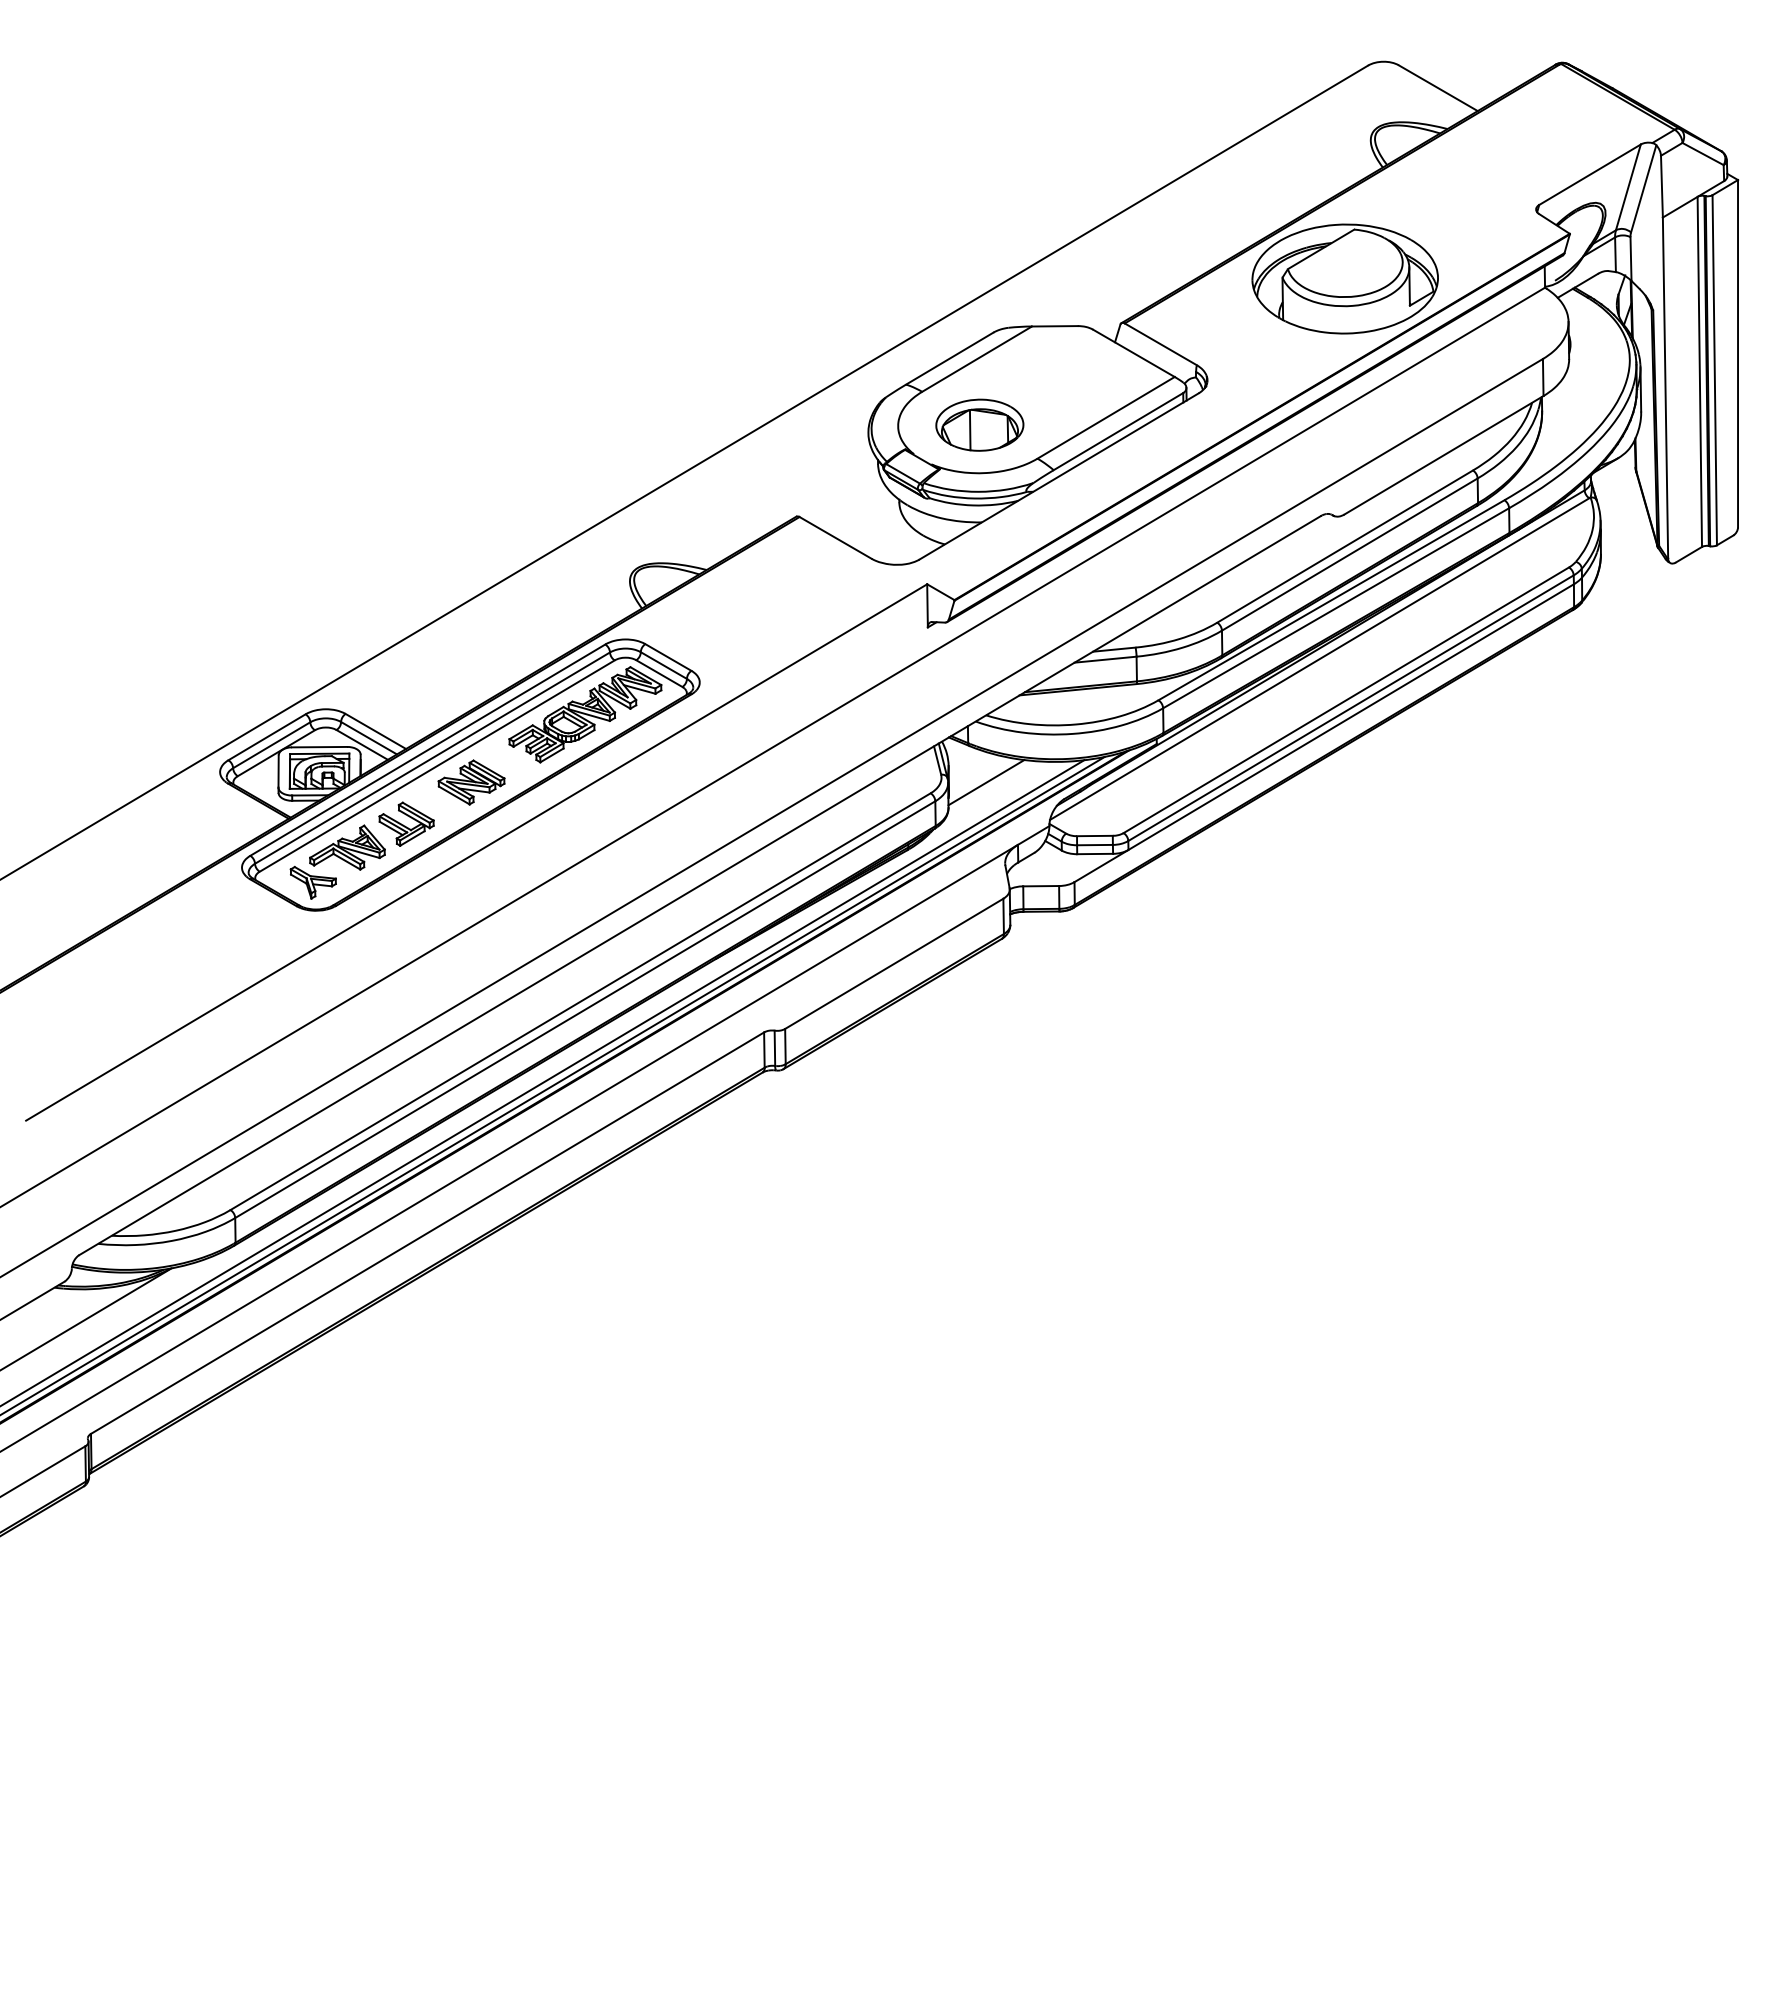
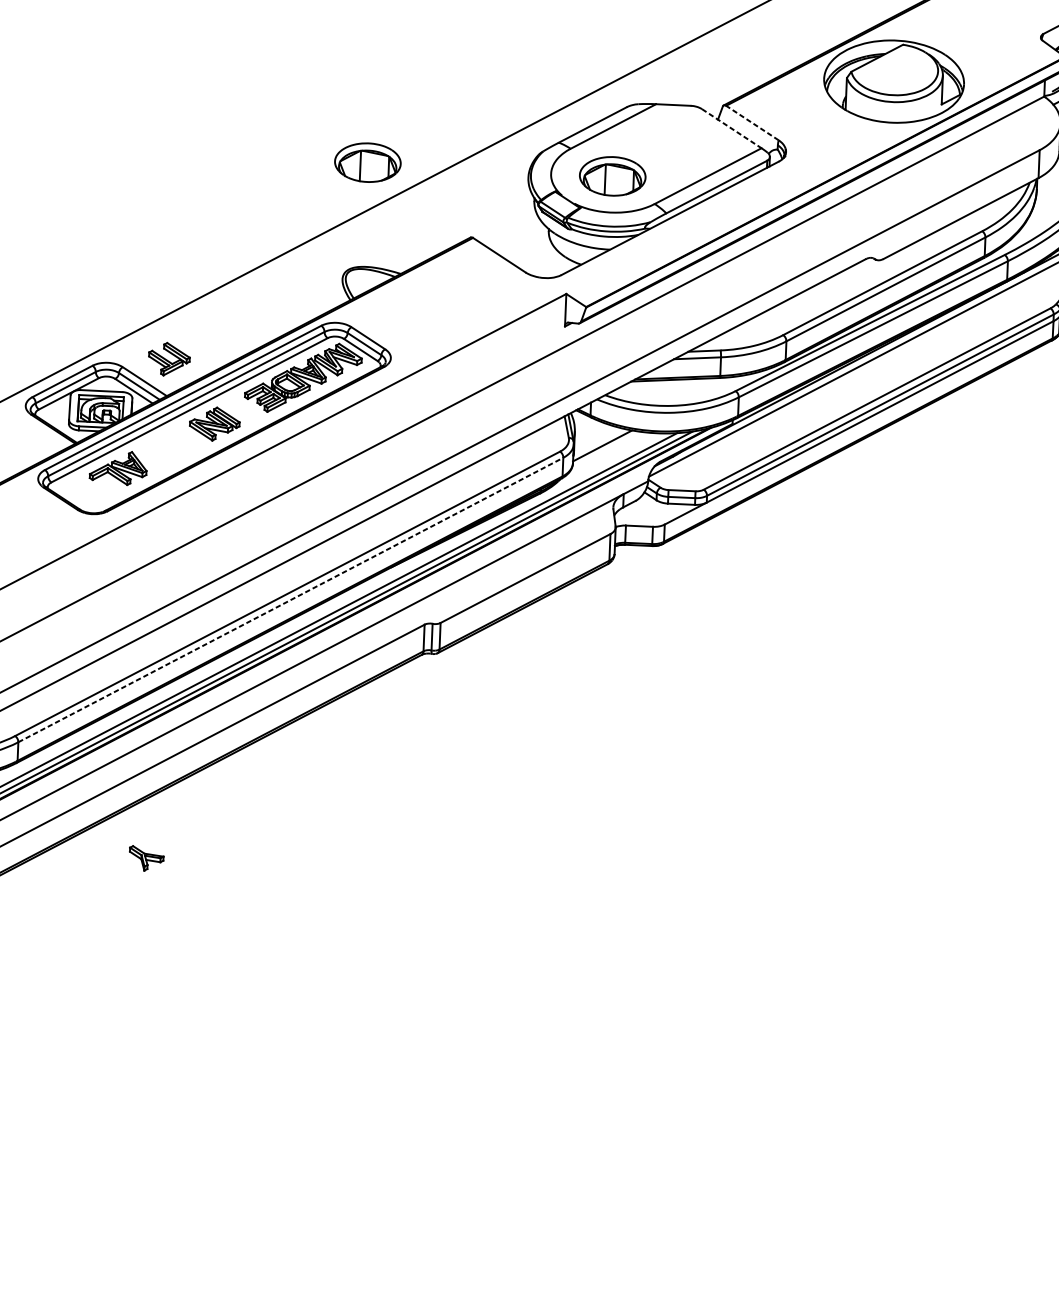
line: (1160, 344) -> (752, 123), solid -> dashed
line: (1134, 353) -> (732, 128), solid -> dashed
part: (654, 424) -> (367, 162), added
part: (406, 823) -> (169, 358), moved
part: (312, 882) -> (145, 858), moved
line: (585, 1009) -> (291, 599), solid -> dashed

